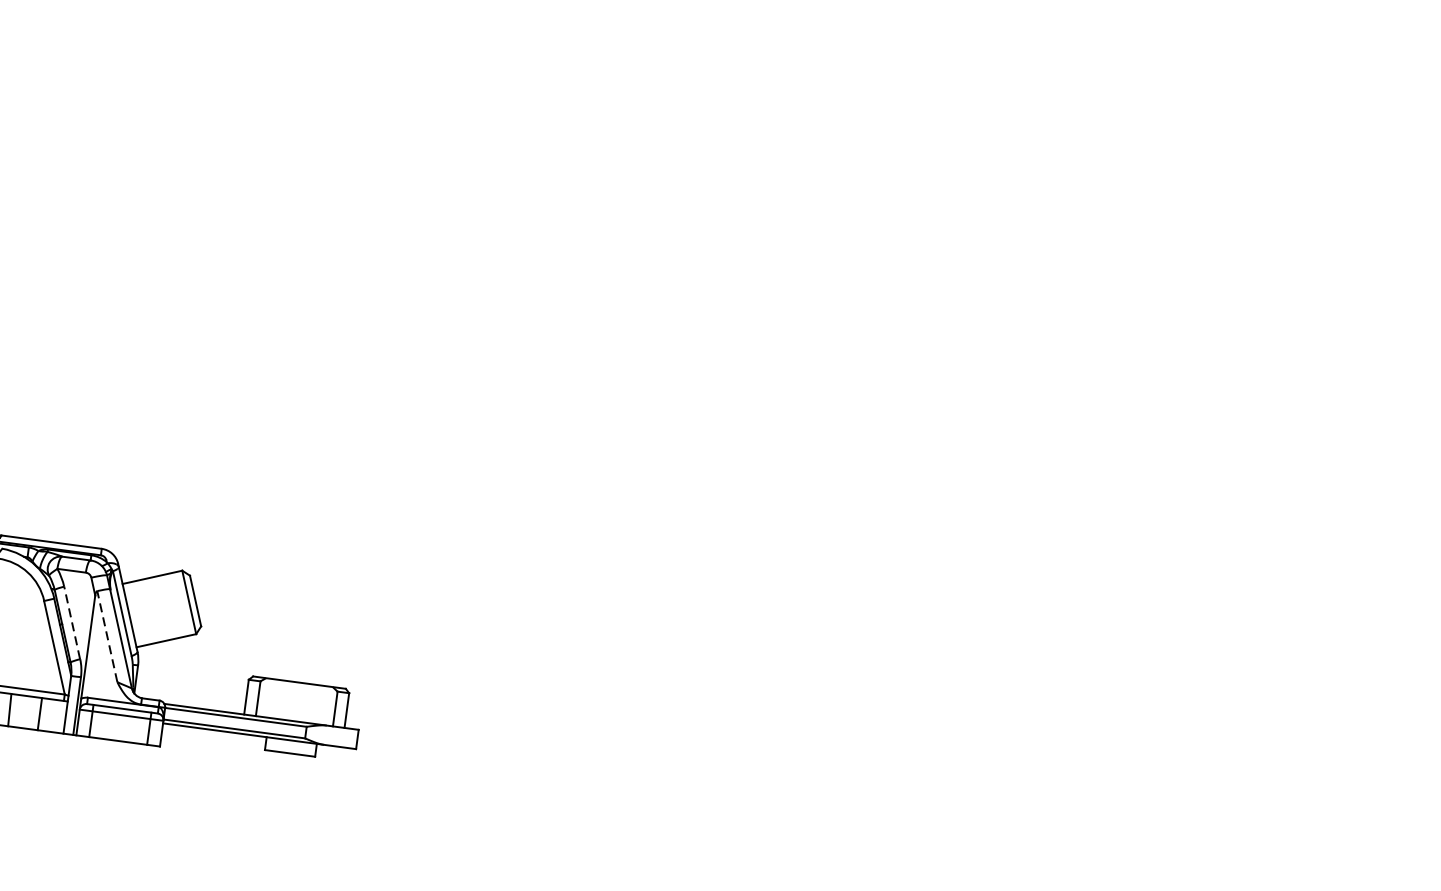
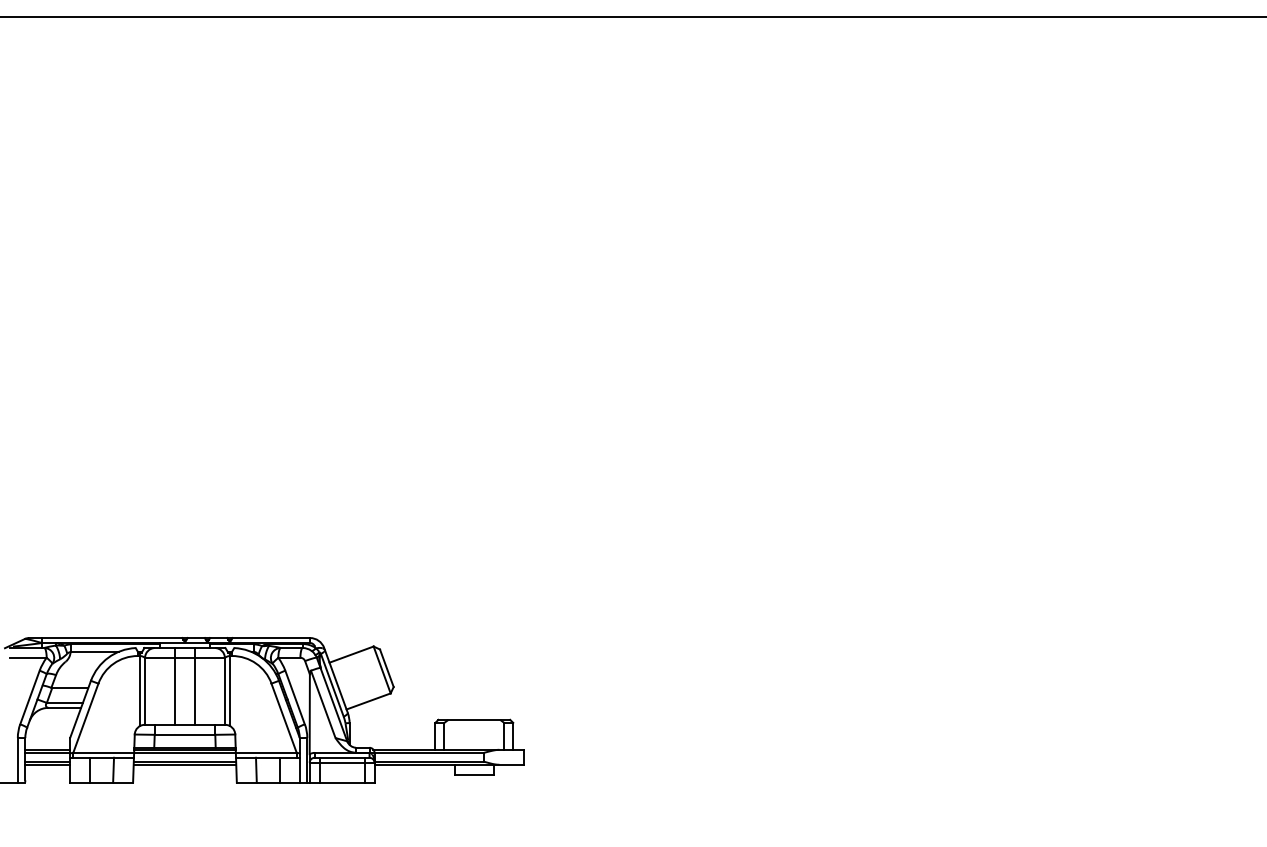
line: (72, 623) -> (295, 697), dashed -> solid
line: (107, 636) -> (323, 704), dashed -> solid

